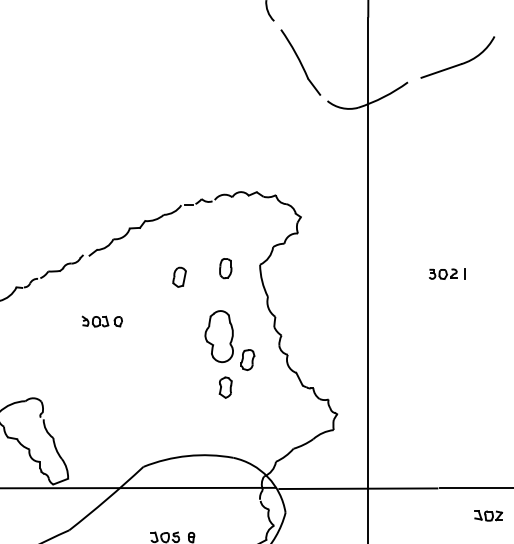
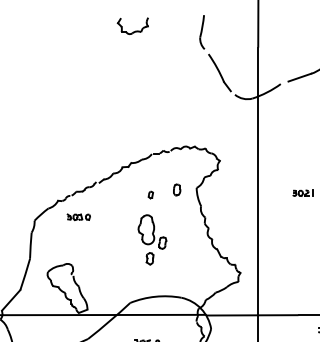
part: (178, 276) -> (150, 194), size x0.6
part: (101, 322) -> (78, 217), moved
part: (229, 353) -> (152, 239), moved

